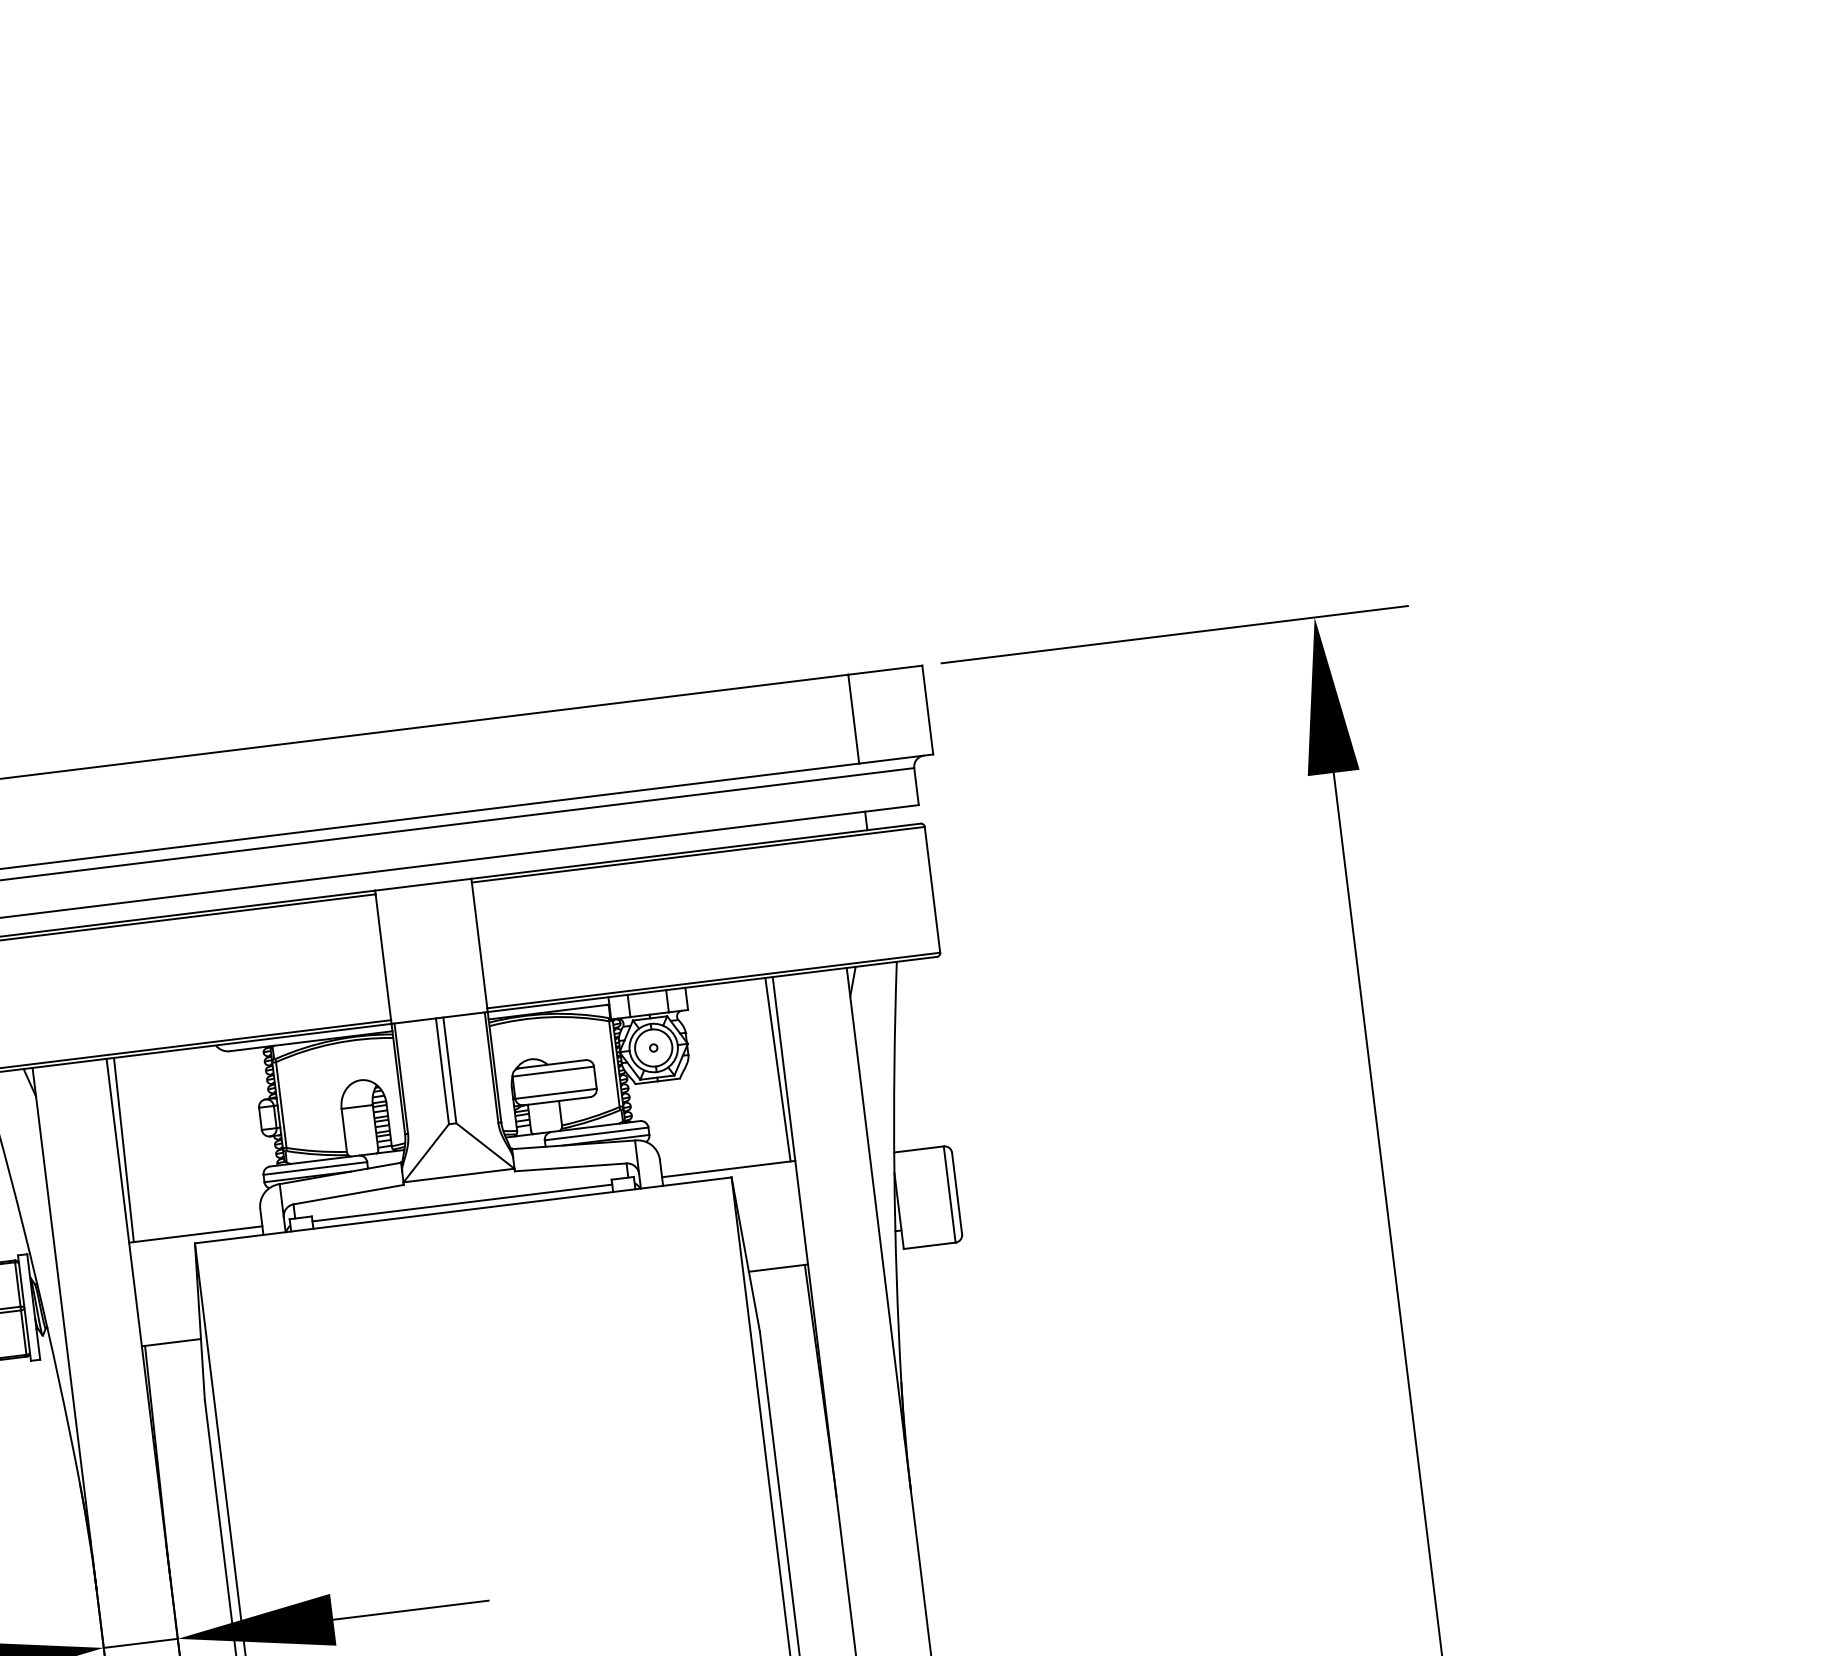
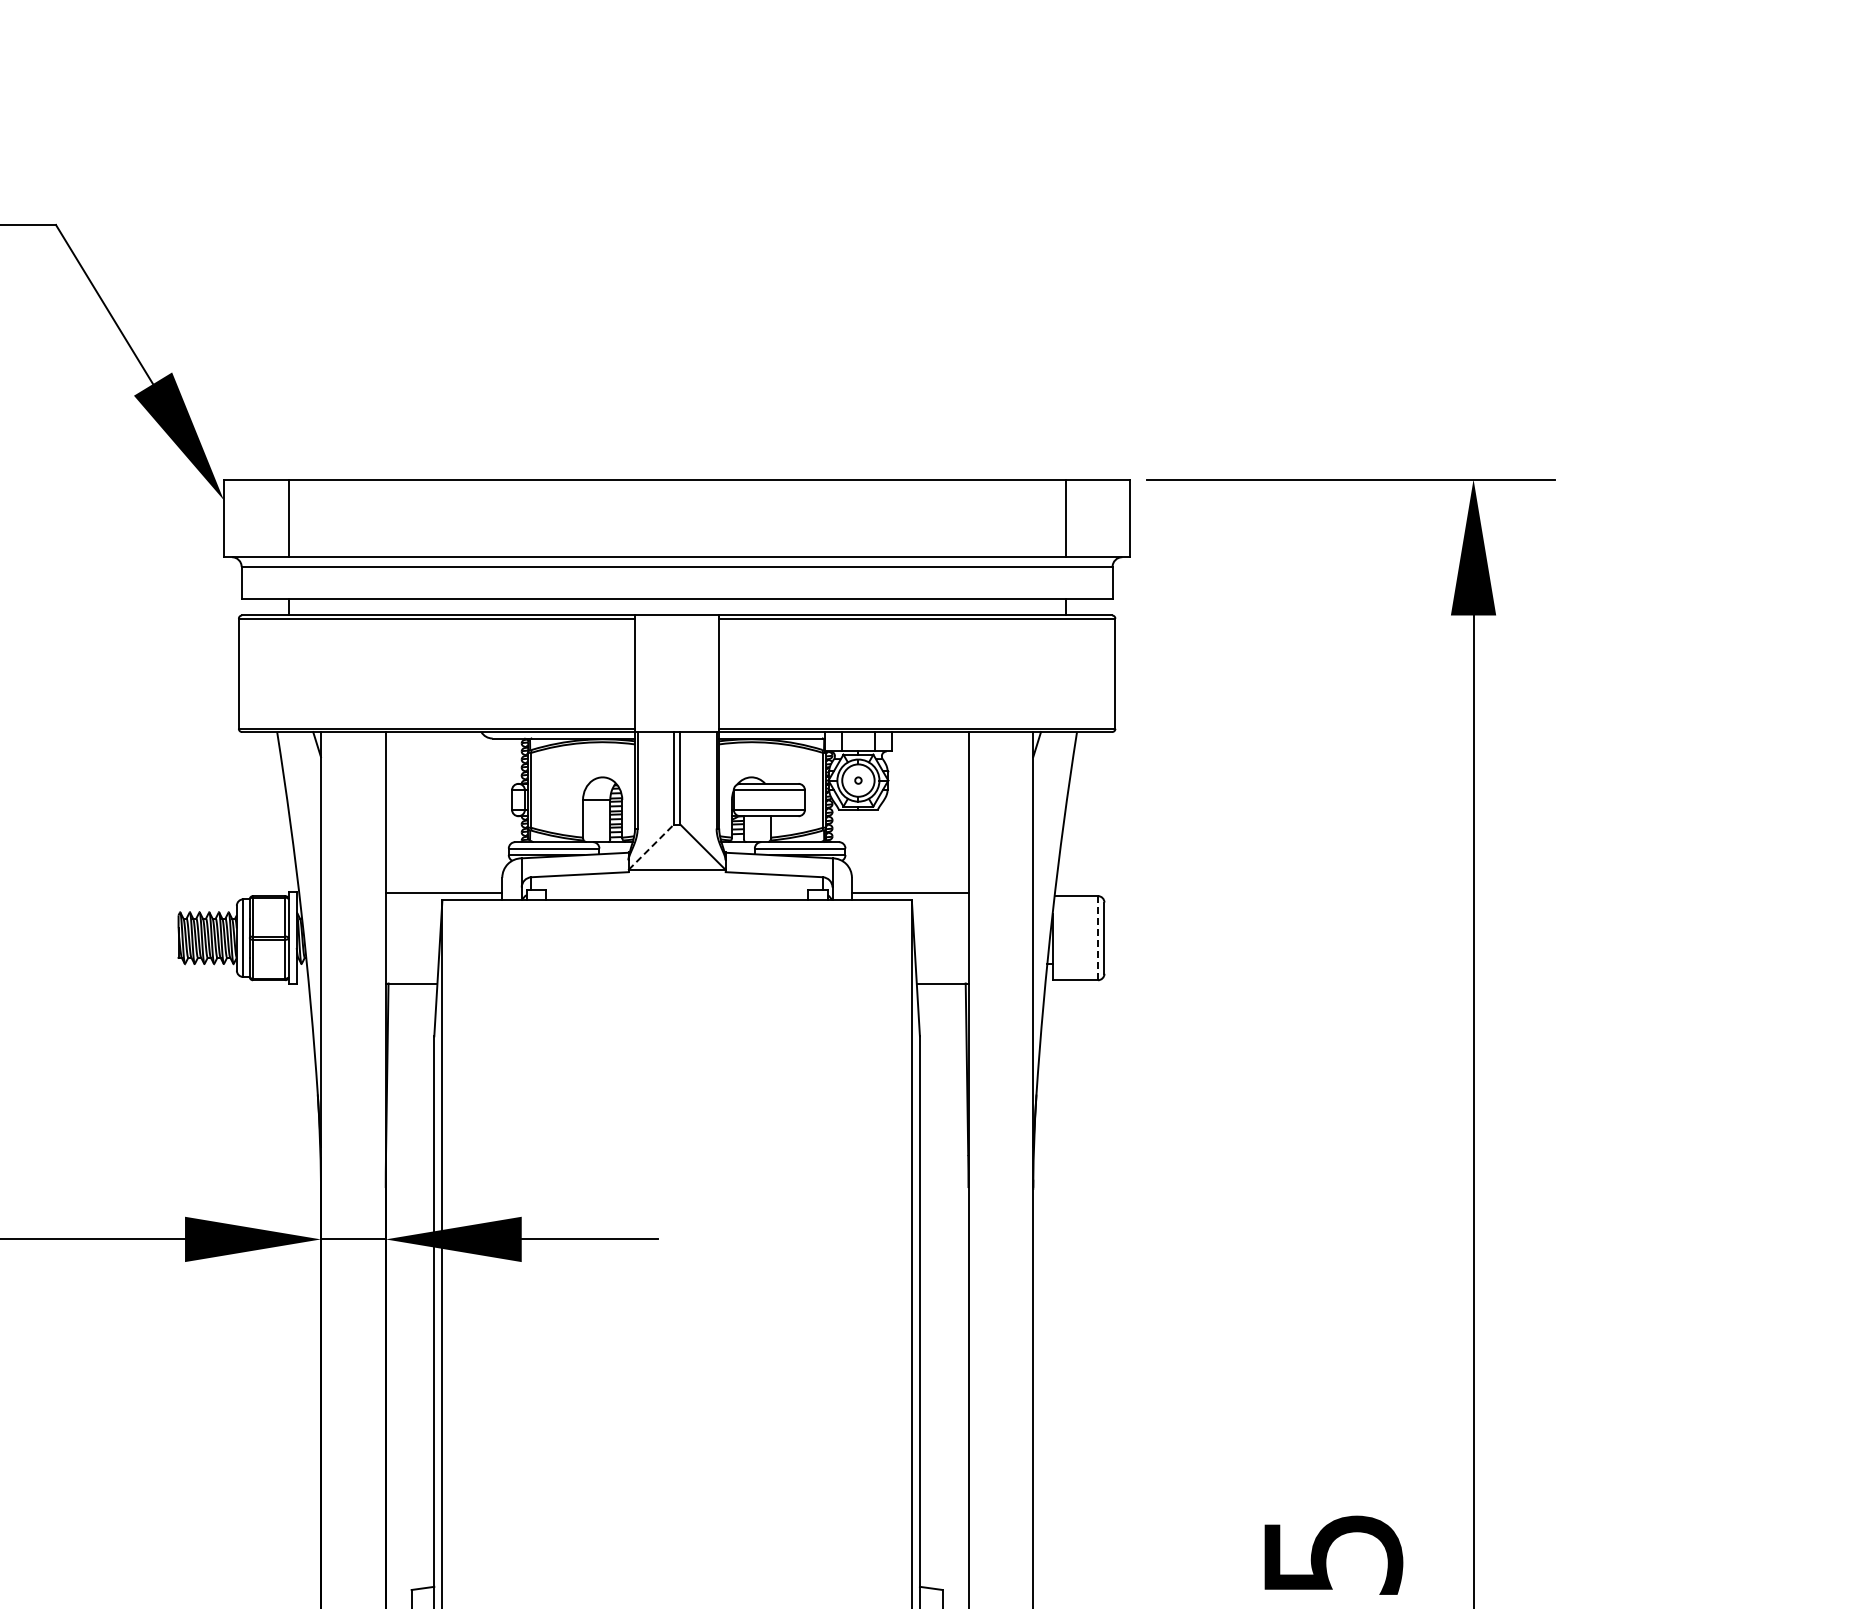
line: (778, 1069) -> (963, 812), removed
line: (123, 1150) -> (390, 812), removed
line: (426, 1152) -> (651, 846), solid -> dashed
line: (950, 1193) -> (1098, 937), solid -> dashed
line: (462, 1202) -> (677, 893), removed

